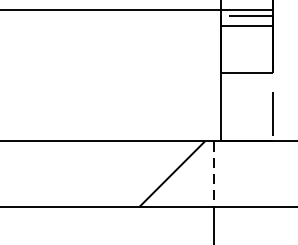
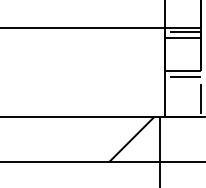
line: (246, 81) -> (182, 76), added
line: (214, 175) -> (160, 140), dashed -> solid

